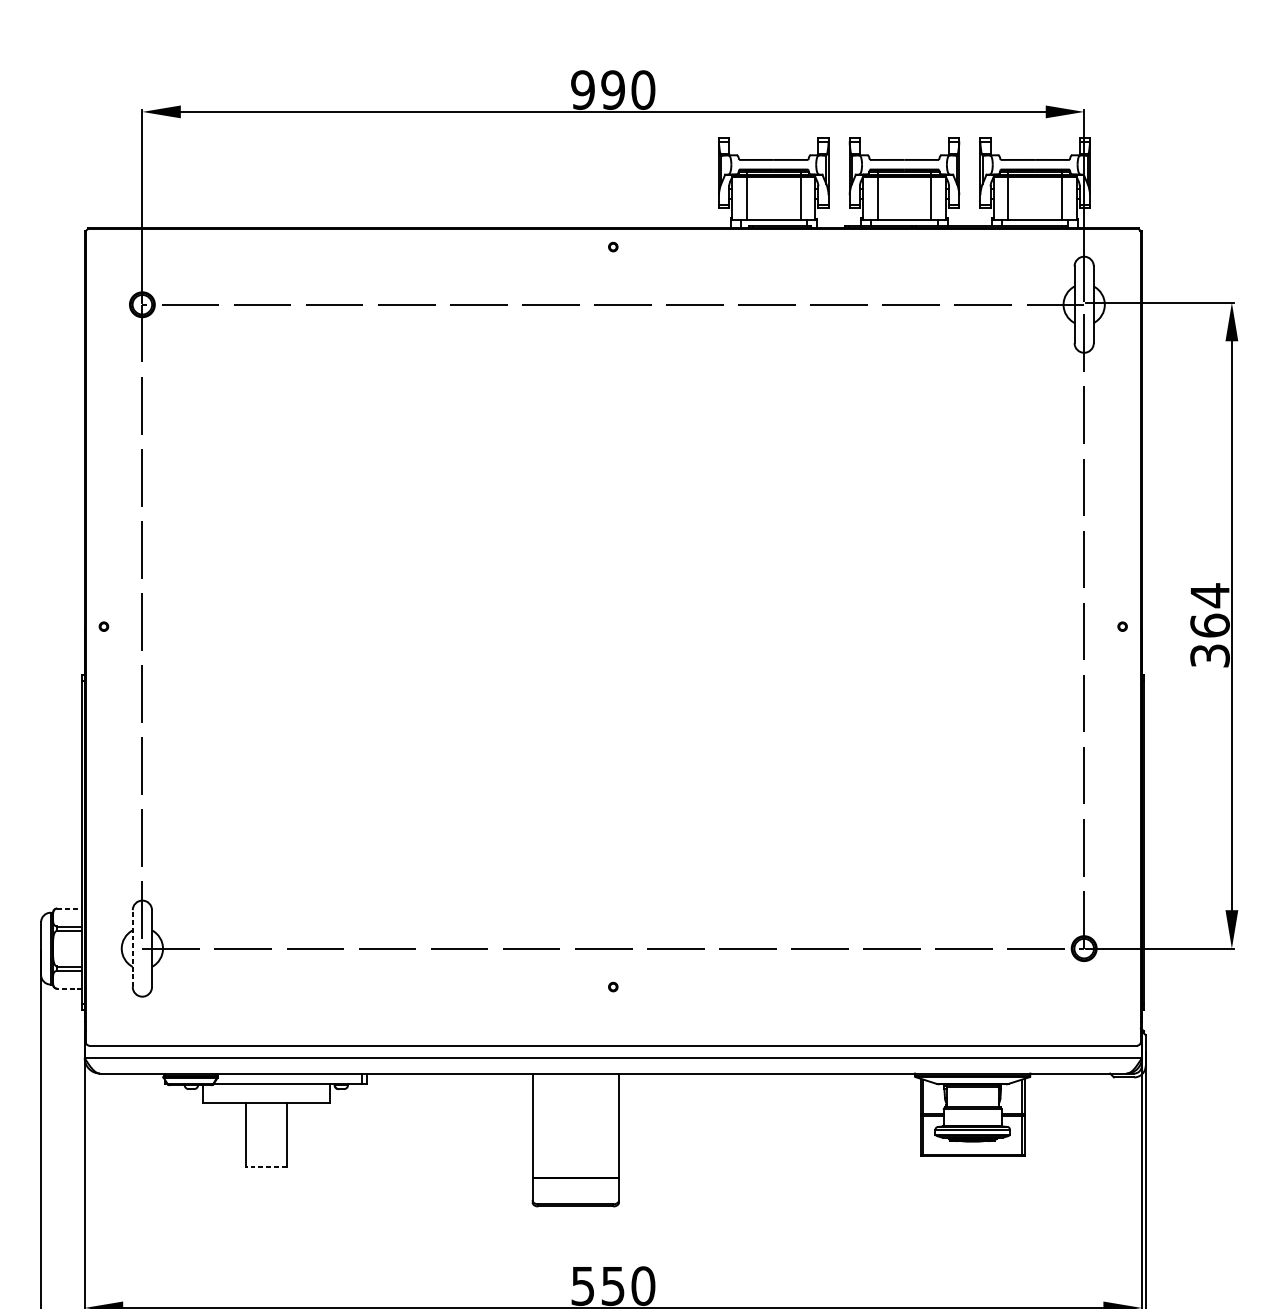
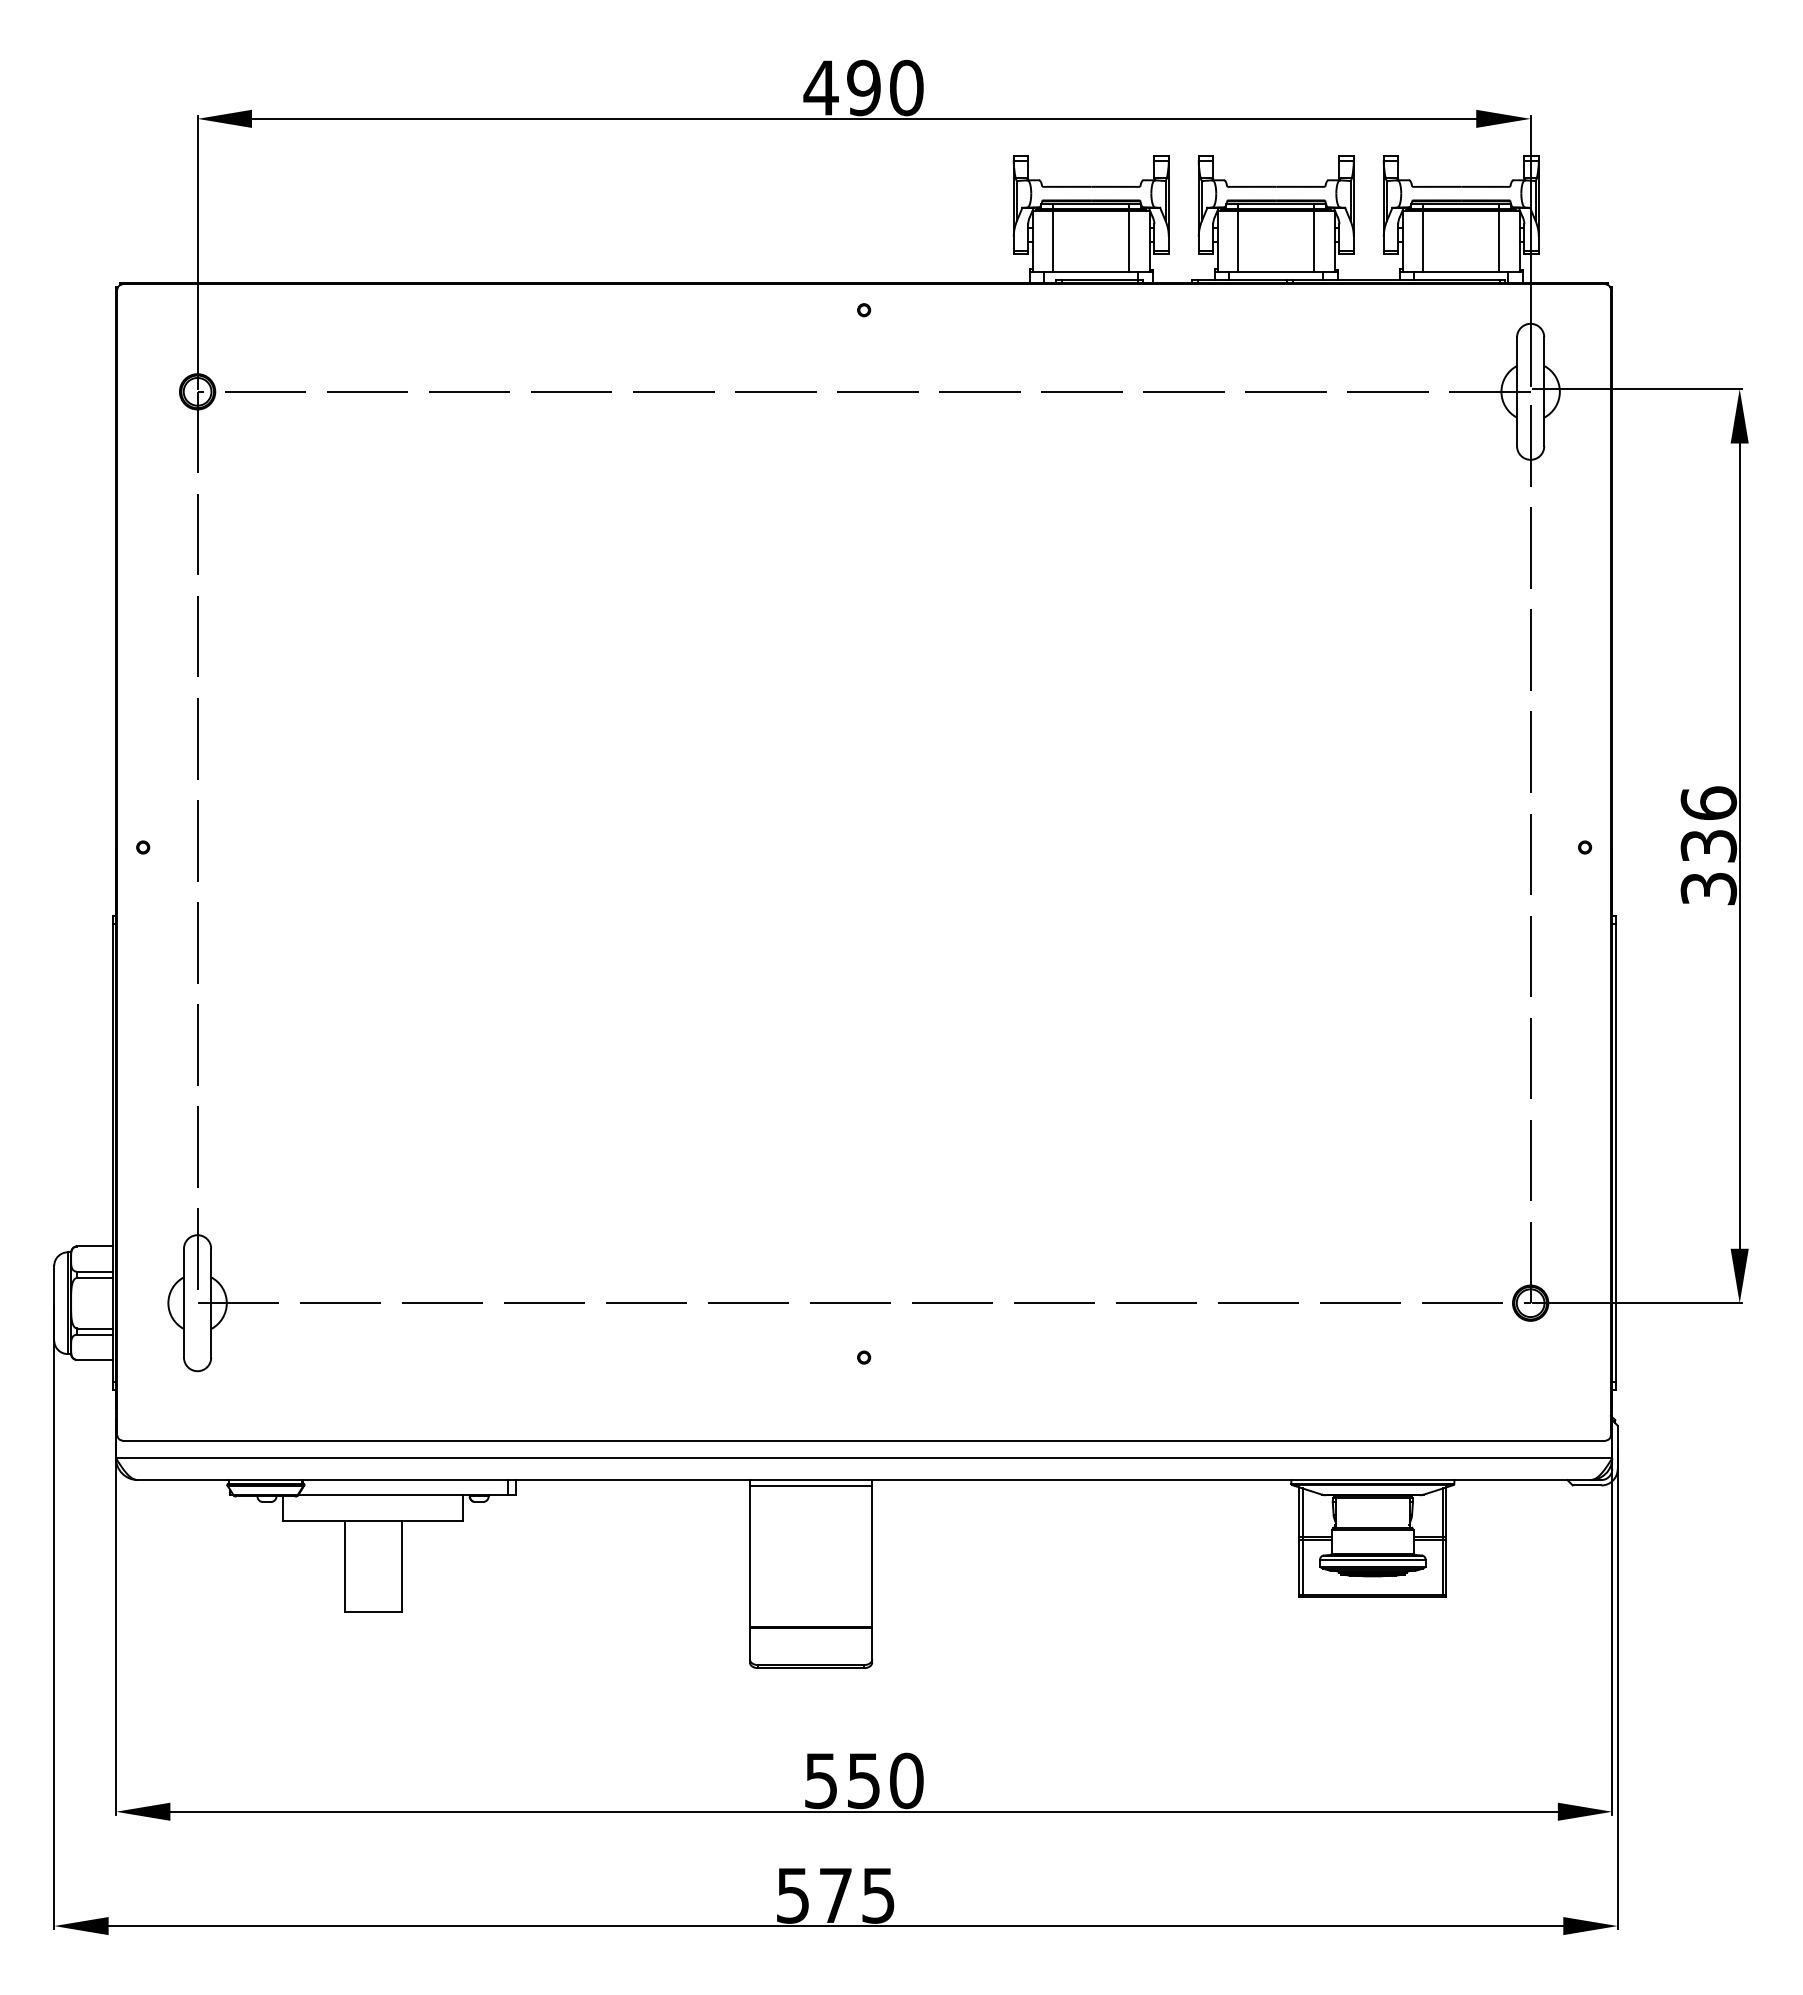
text: (582, 89) -> (820, 87), 990 -> 490
text: (1209, 609) -> (1708, 823), 364 -> 336
line: (69, 908) -> (94, 1246), dashed -> solid
line: (133, 948) -> (184, 1302), dashed -> solid
line: (69, 988) -> (94, 1359), dashed -> solid
line: (575, 1077) -> (810, 1485), added
line: (266, 1167) -> (373, 1612), dashed -> solid

